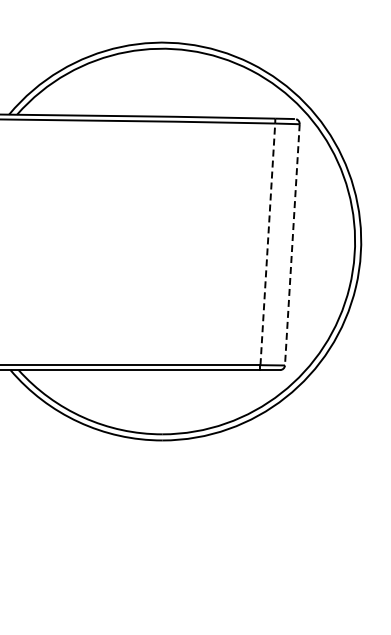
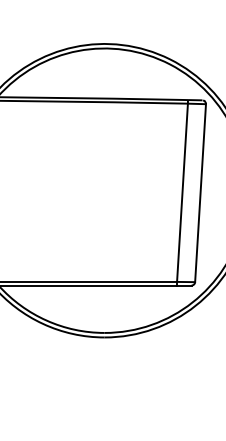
line: (267, 243) -> (182, 192), dashed -> solid
line: (292, 244) -> (200, 192), dashed -> solid

